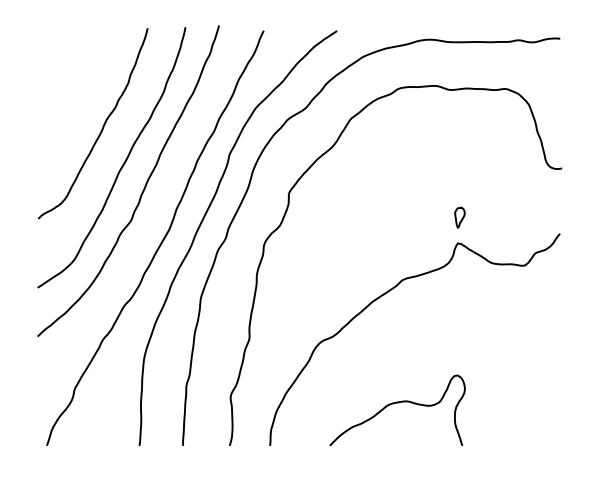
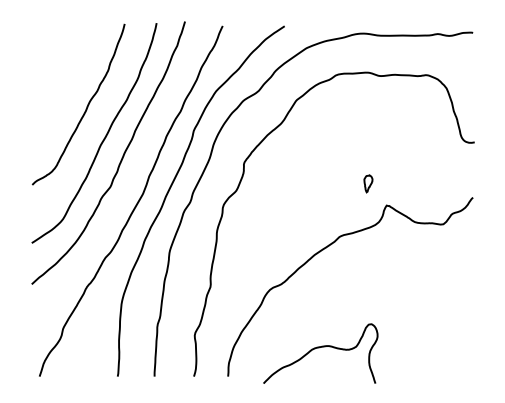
part: (460, 217) -> (368, 183), moved
curve: (396, 404) -> (319, 348), moved

